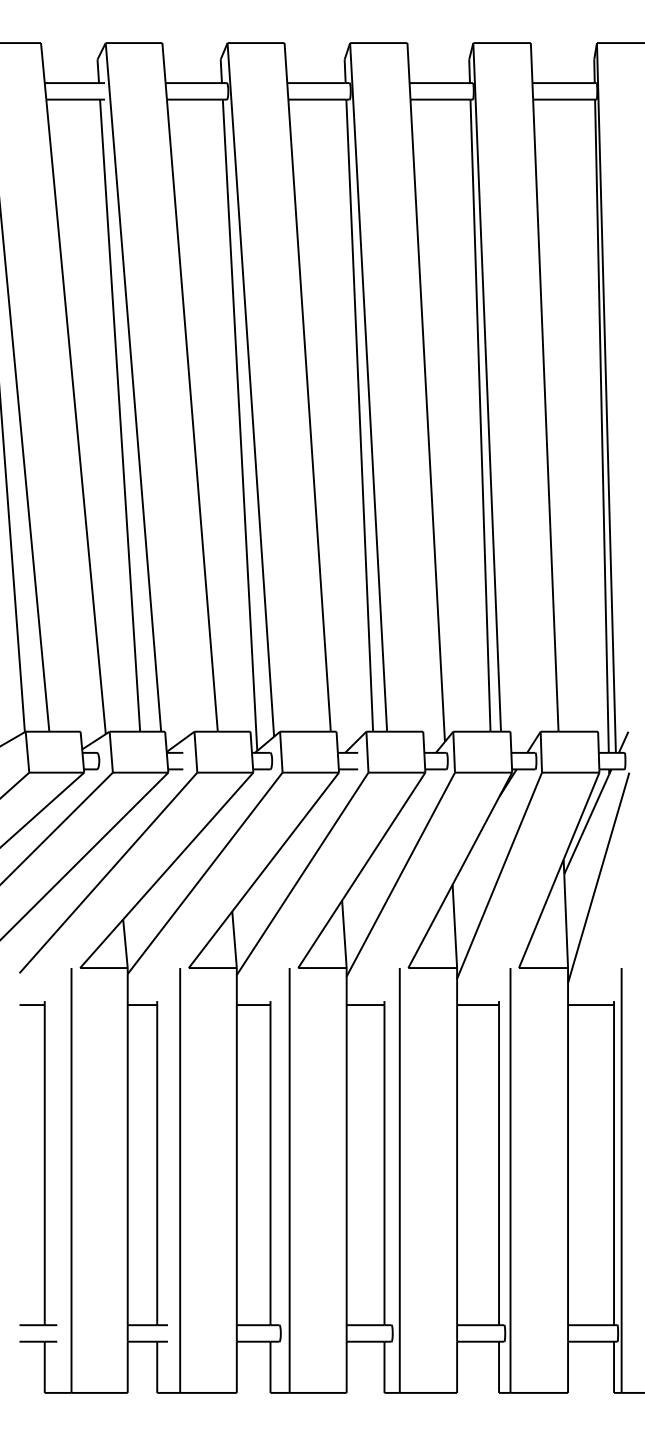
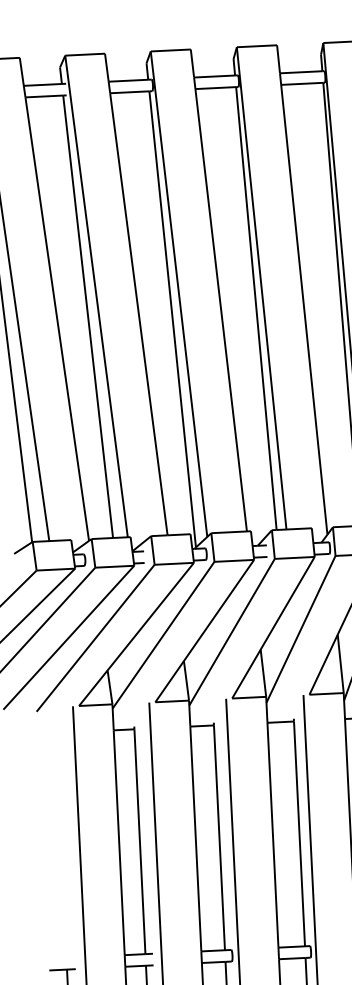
part: (38, 1163) -> (56, 844), removed

